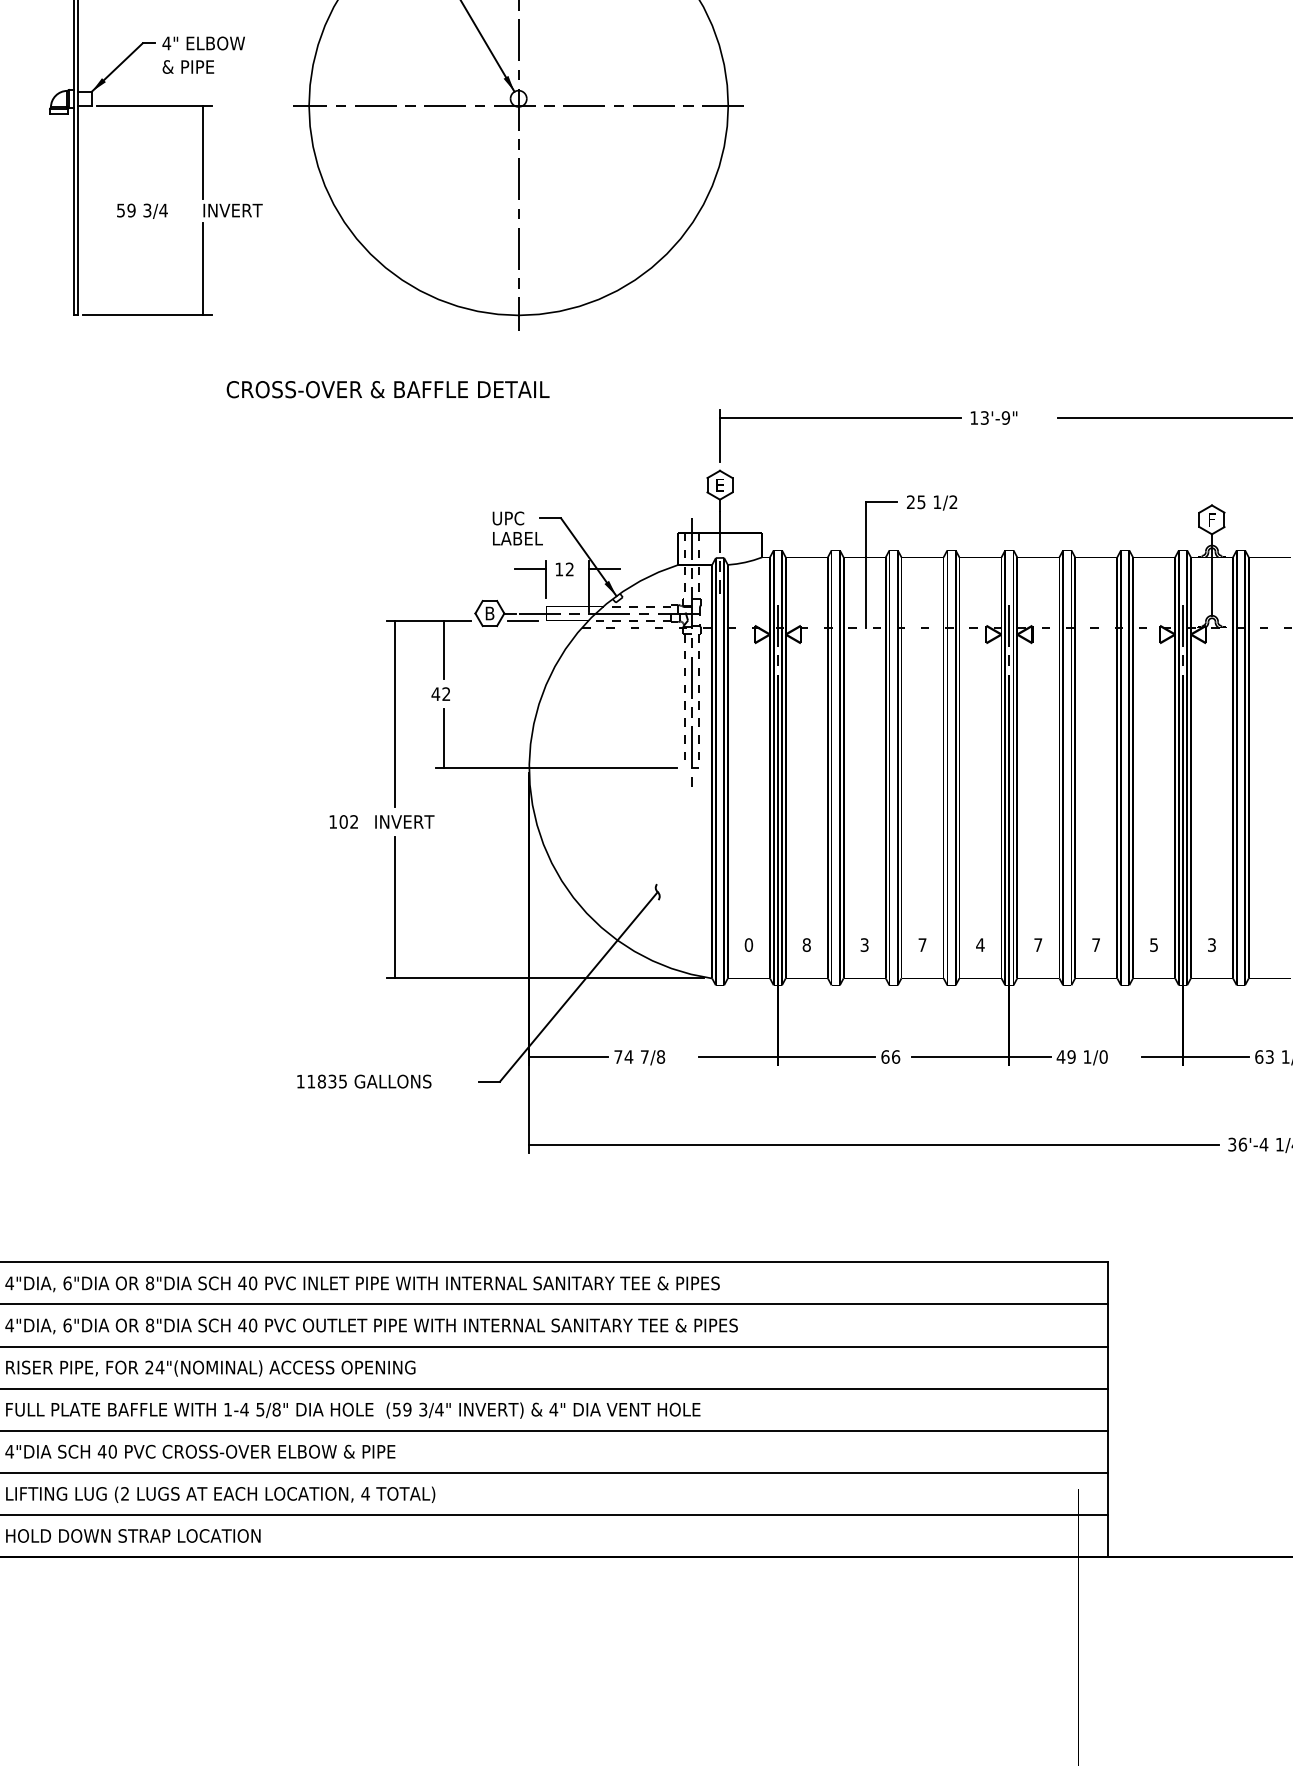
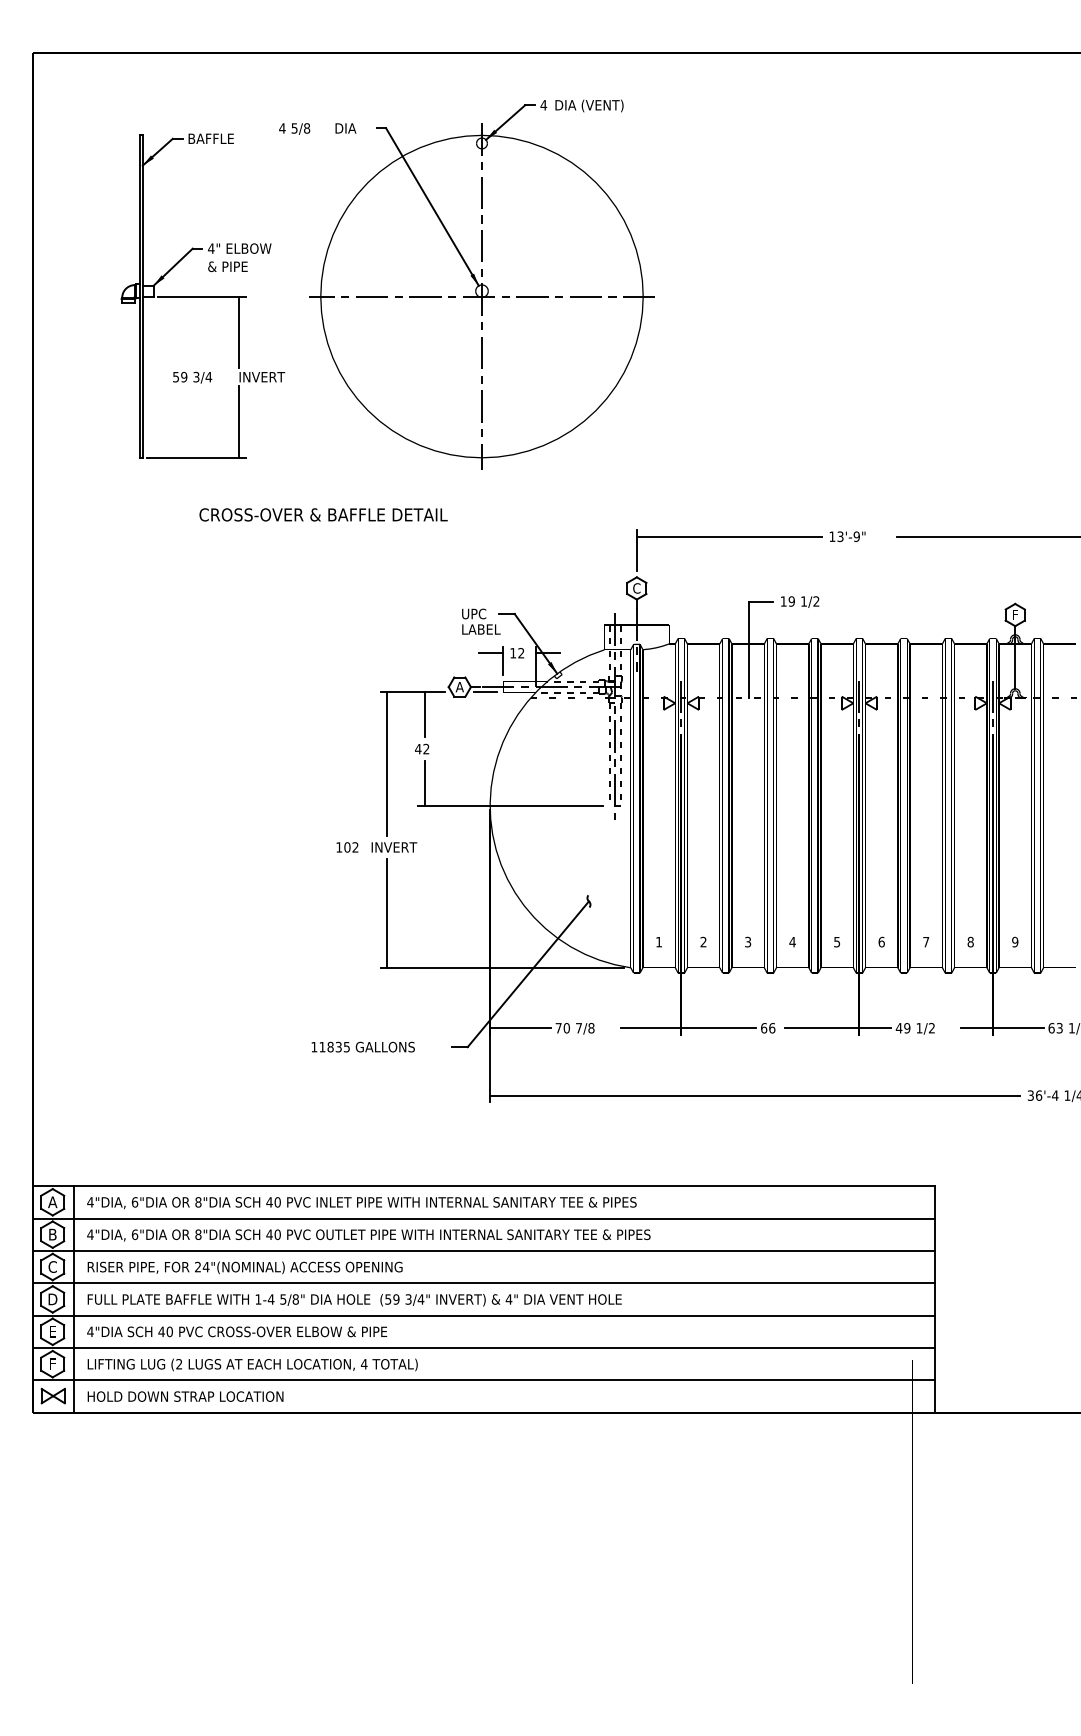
text: (388, 389) -> (323, 514), moved
text: (719, 485) -> (636, 588), E -> C
text: (915, 502) -> (787, 601), 25 -> 19
text: (489, 614) -> (459, 687), B -> A
text: (749, 944) -> (659, 941), 0 -> 1
text: (1038, 944) -> (881, 941), 7 -> 6
text: (1153, 944) -> (970, 941), 5 -> 8
text: (806, 945) -> (703, 942), 8 -> 2
text: (922, 945) -> (792, 942), 7 -> 4
text: (979, 945) -> (836, 942), 4 -> 5
text: (1212, 945) -> (1015, 942), 3 -> 9
text: (628, 1057) -> (566, 1028), 74 -> 70
text: (1103, 1057) -> (931, 1028), 1/0 -> 1/2

